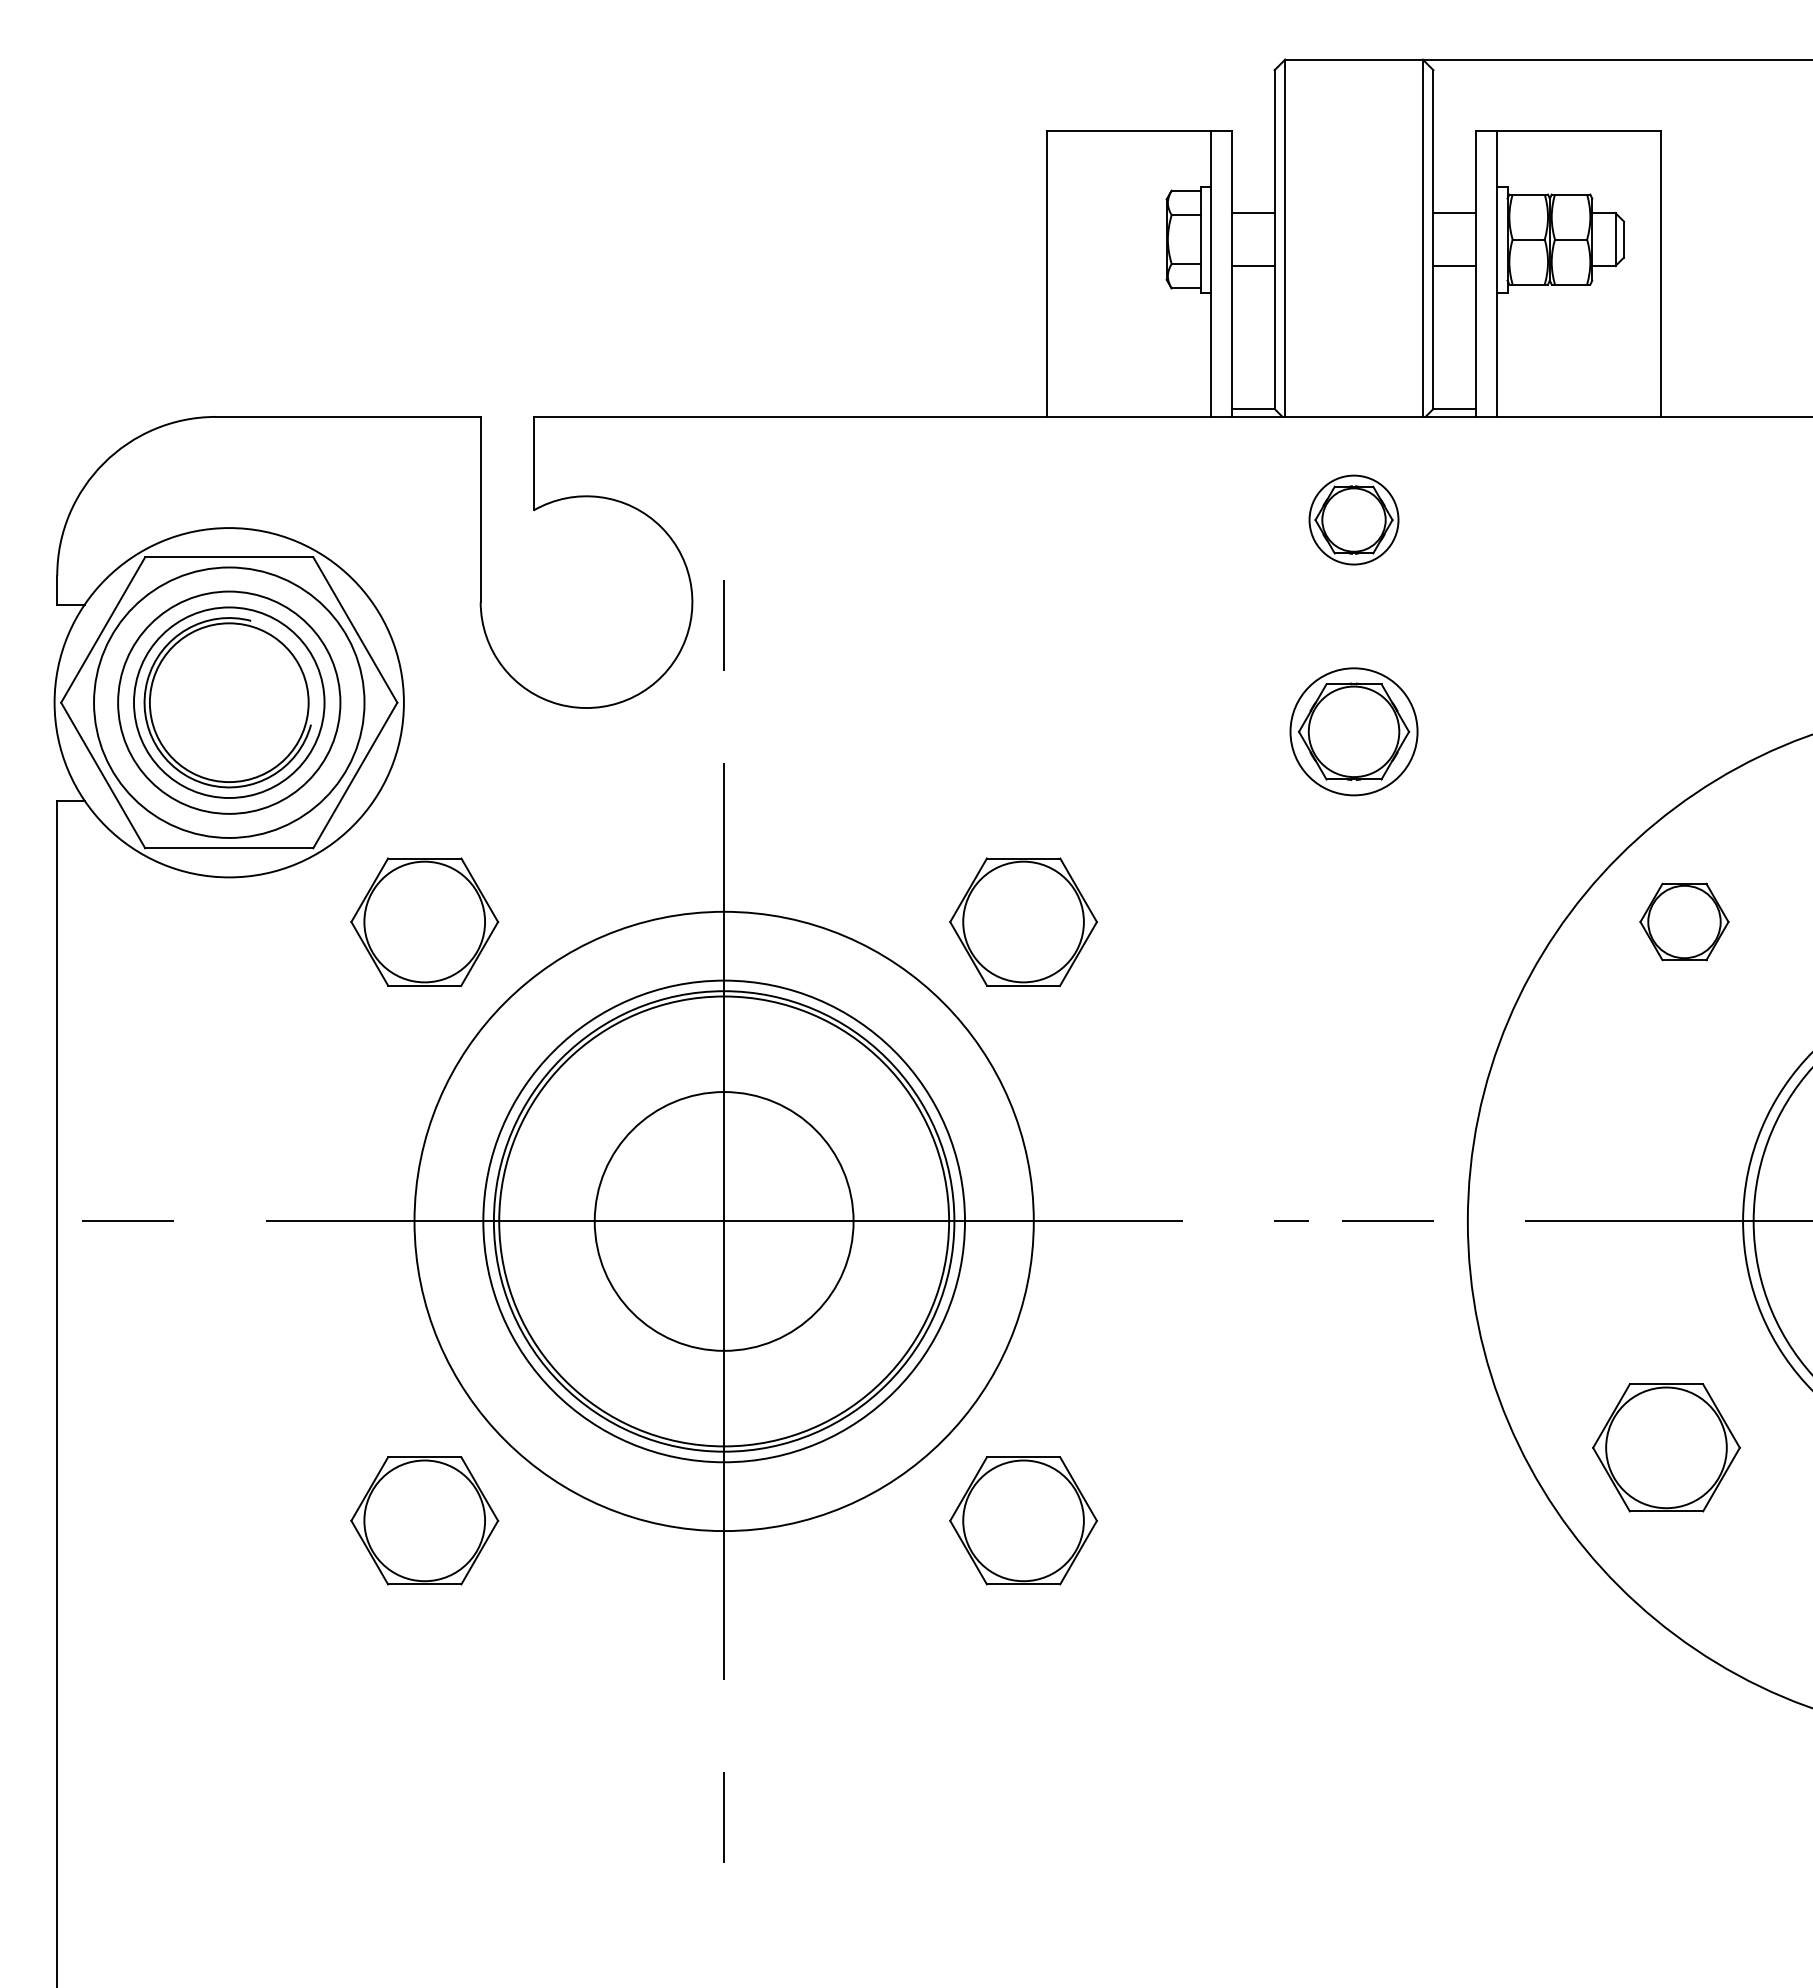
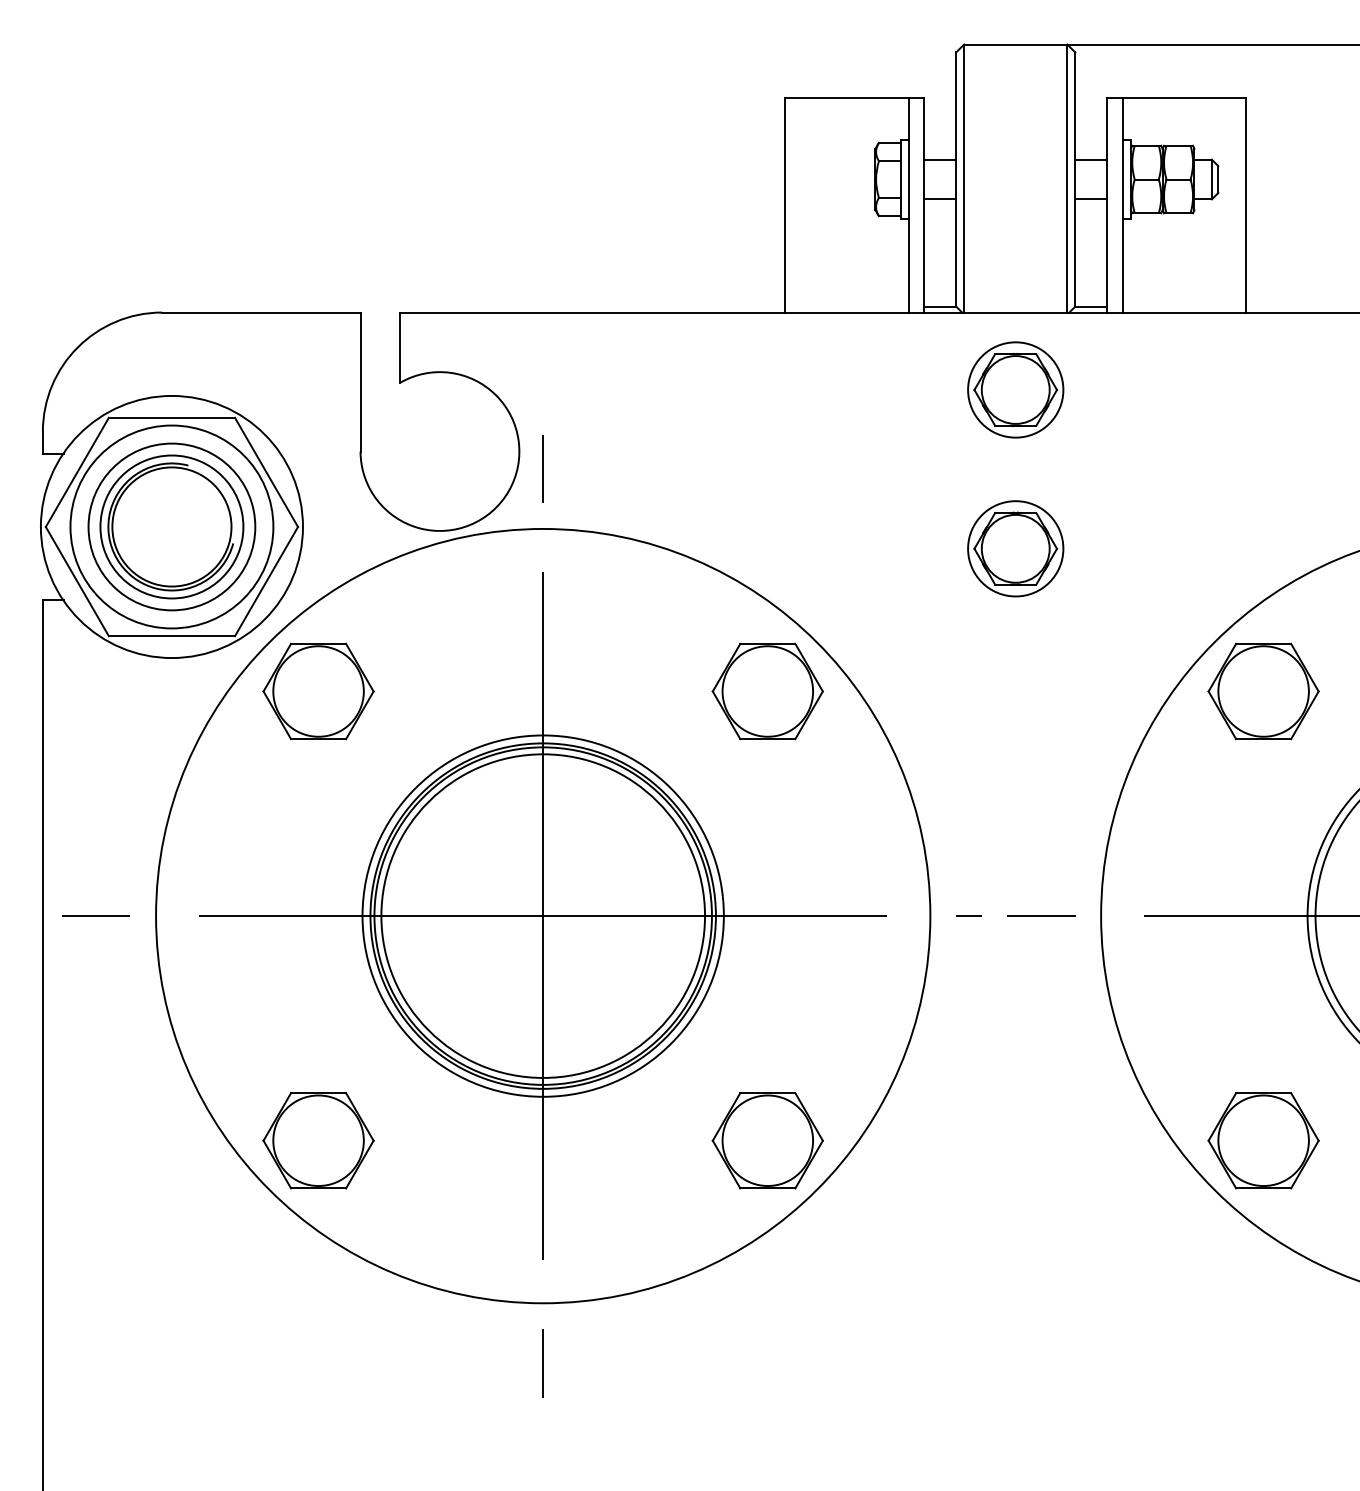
part: (1353, 519) -> (1015, 389), size x1.43
part: (1684, 921) -> (1263, 691), size x1.67
circle: (723, 1221) -> (542, 916), size x1.67
circle: (724, 1221) -> (543, 916), size x1.67
part: (1666, 1447) -> (1263, 1140), moved

